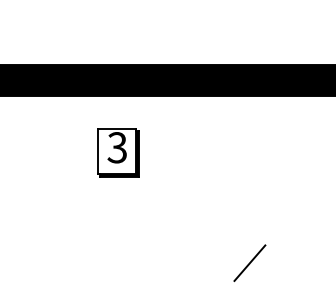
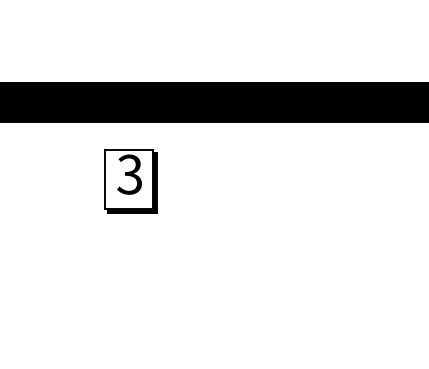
part: (117, 153) -> (130, 181), moved
line: (249, 262) -> (318, 335), removed

